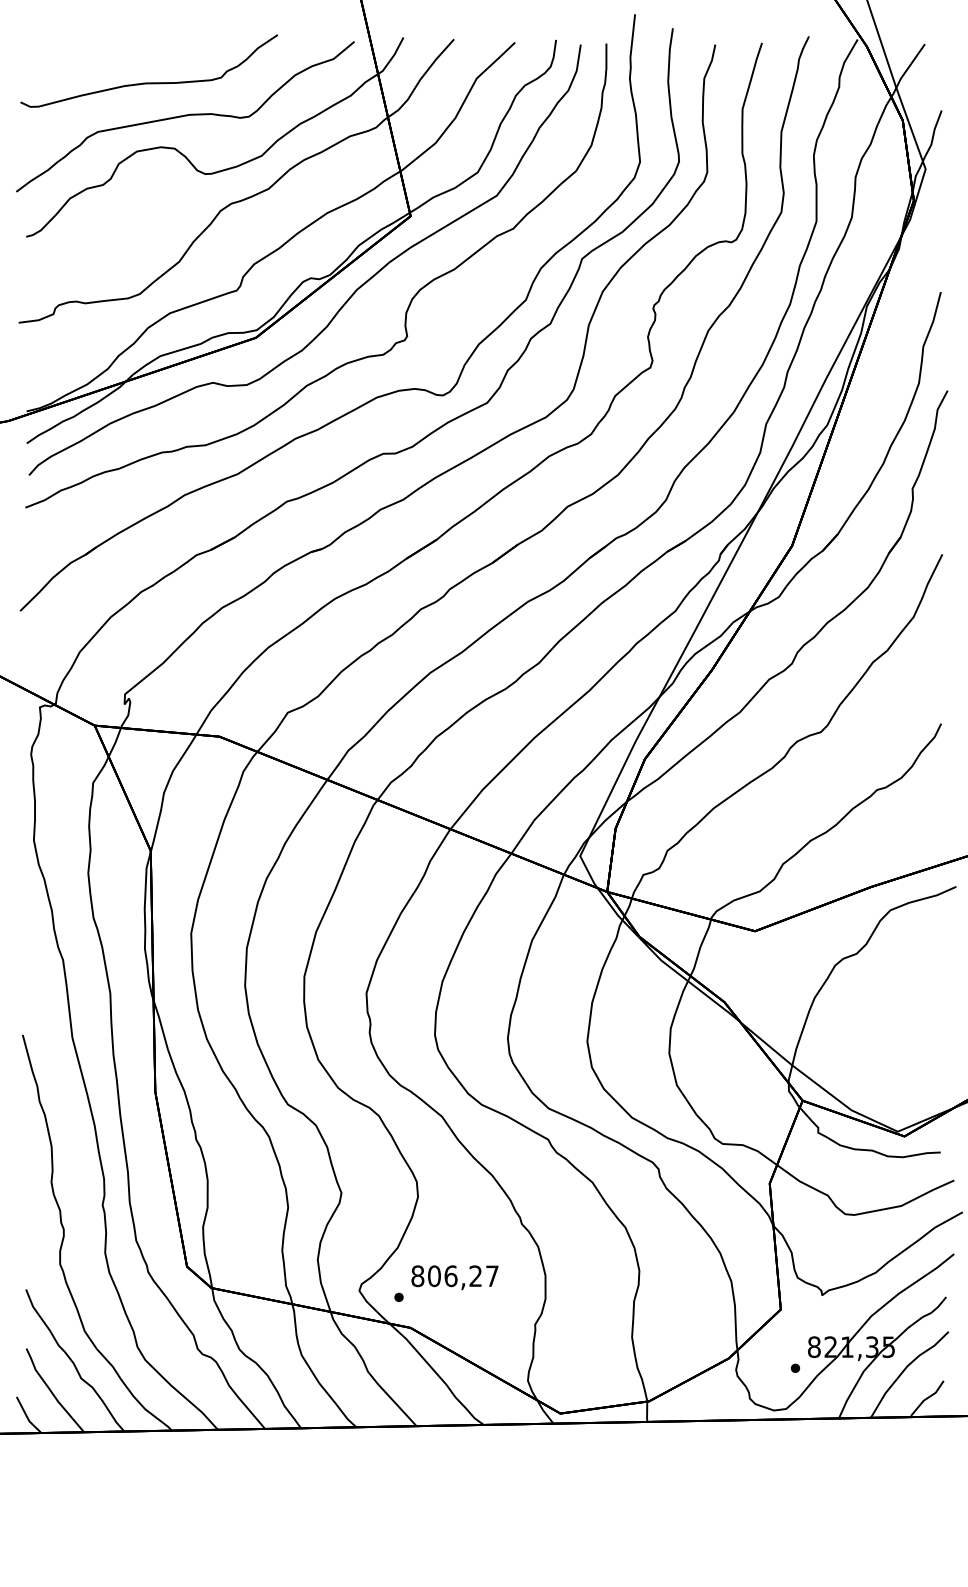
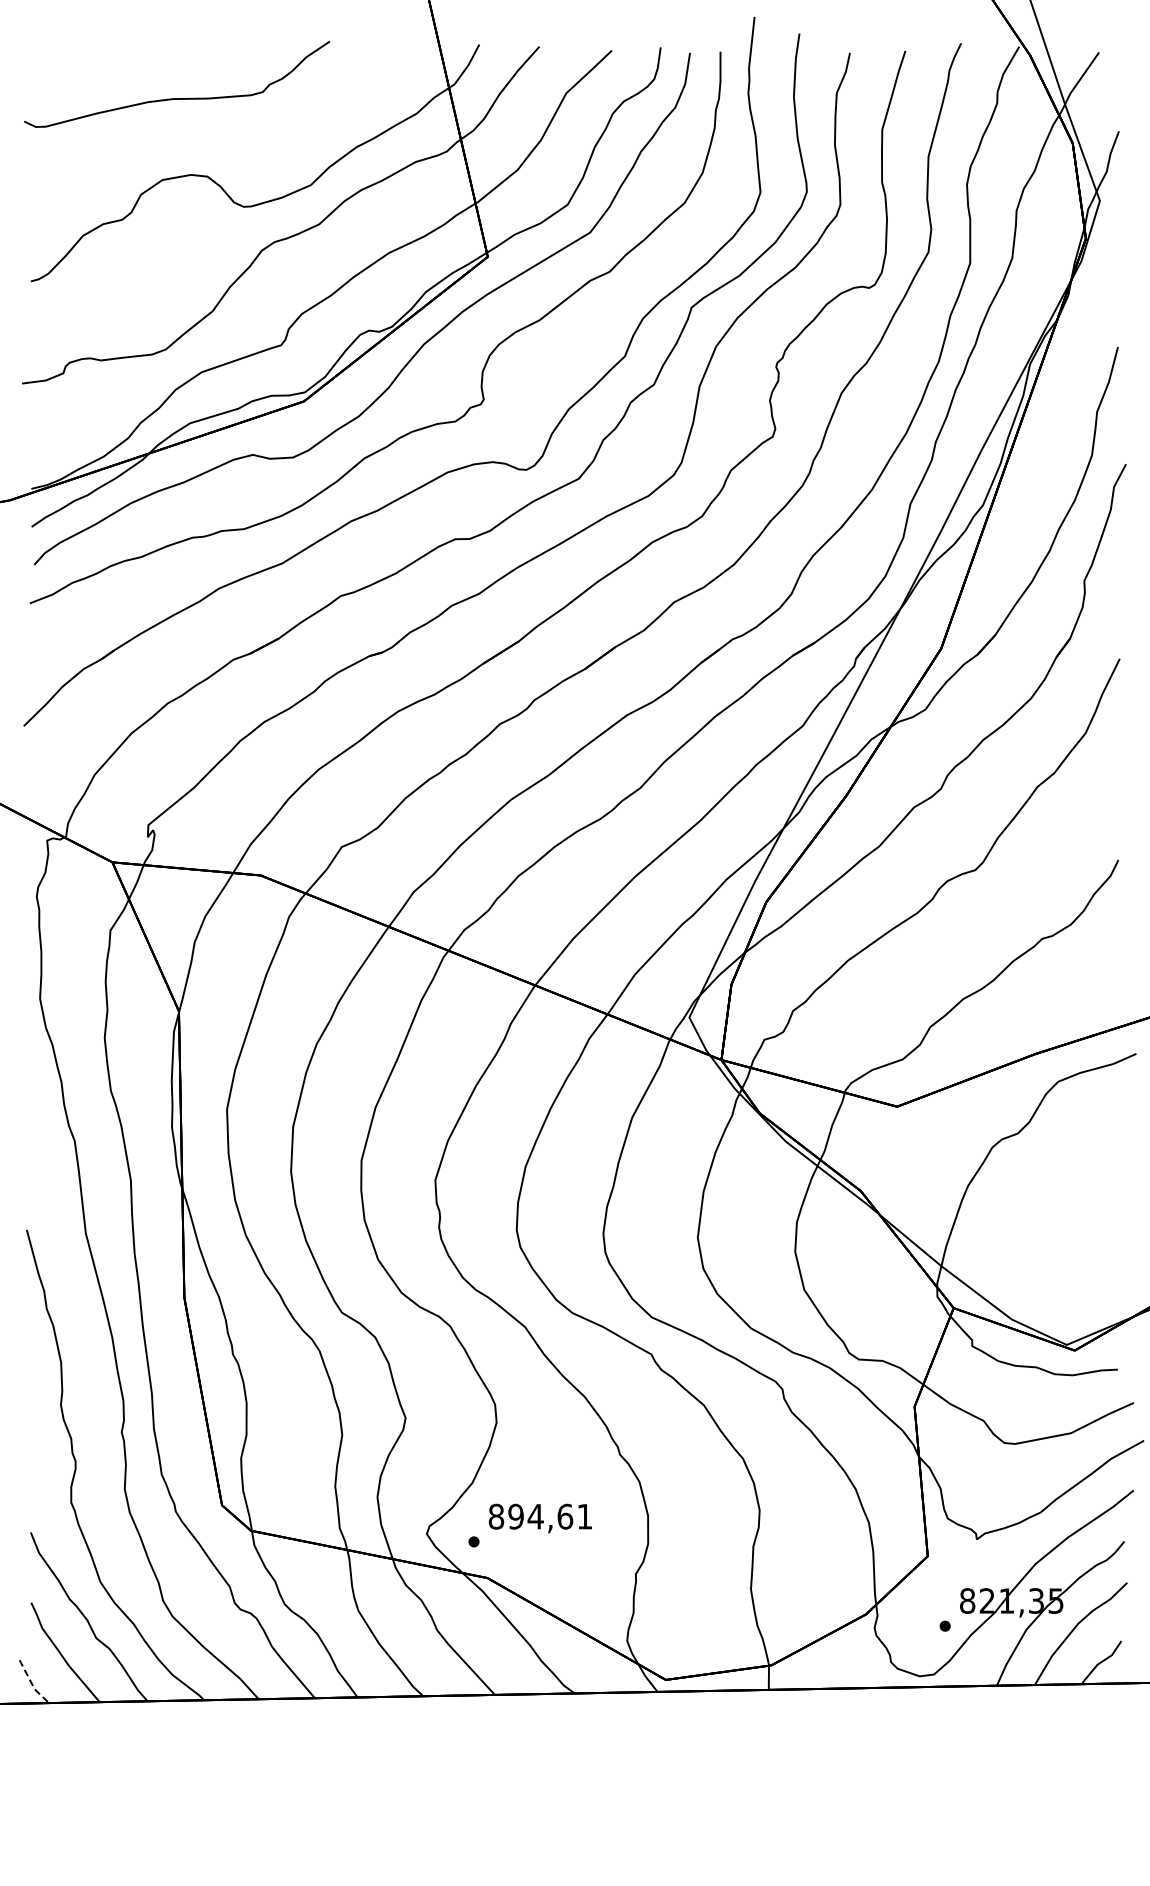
curve: (184, 116) -> (219, 138), removed
text: (463, 1276) -> (550, 1516), 806,27 -> 894,61
line: (27, 1416) -> (32, 1683), solid -> dashed

